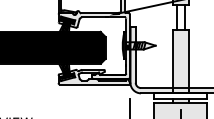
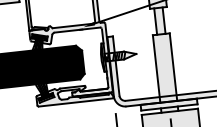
fill: (180, 17) -> (159, 21), added
fill: (180, 95) -> (168, 104), added

